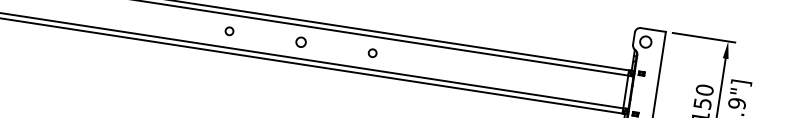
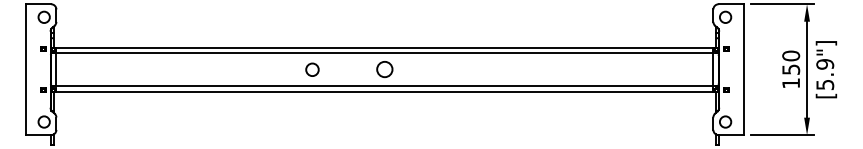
circle: (229, 31) -> (312, 69), size x1.6
circle: (300, 42) -> (384, 69), size x1.6
circle: (372, 53) -> (457, 69), removed

